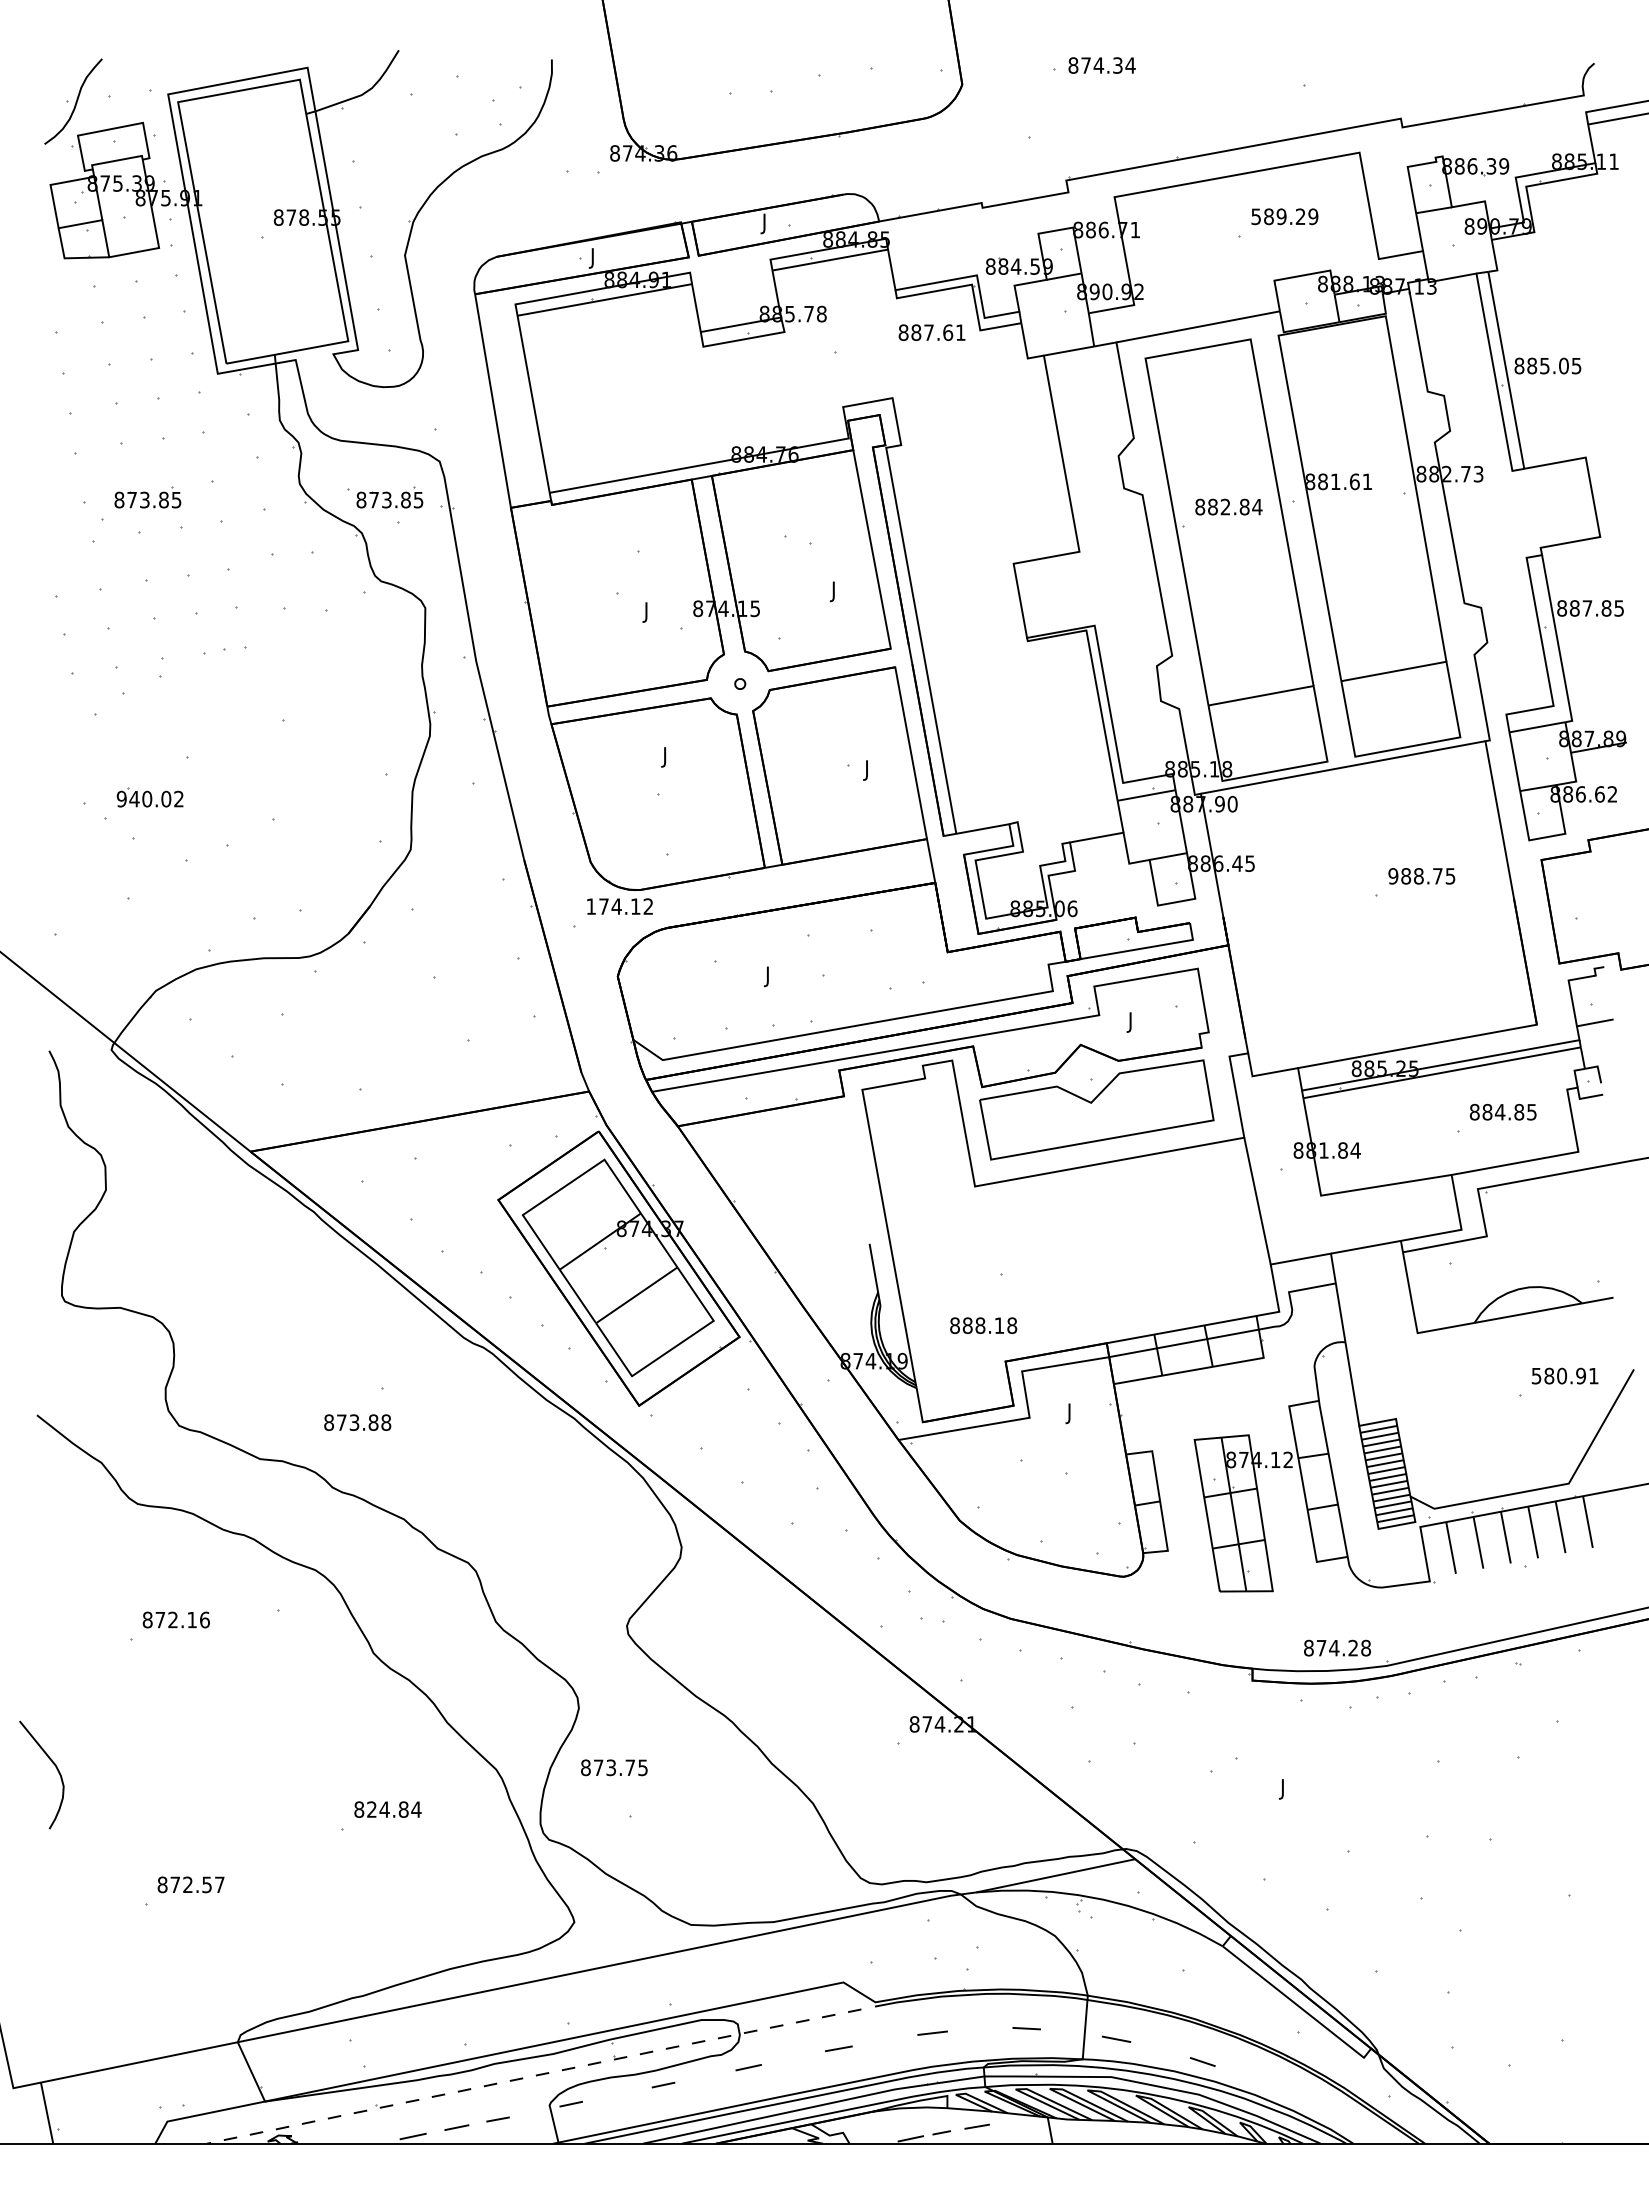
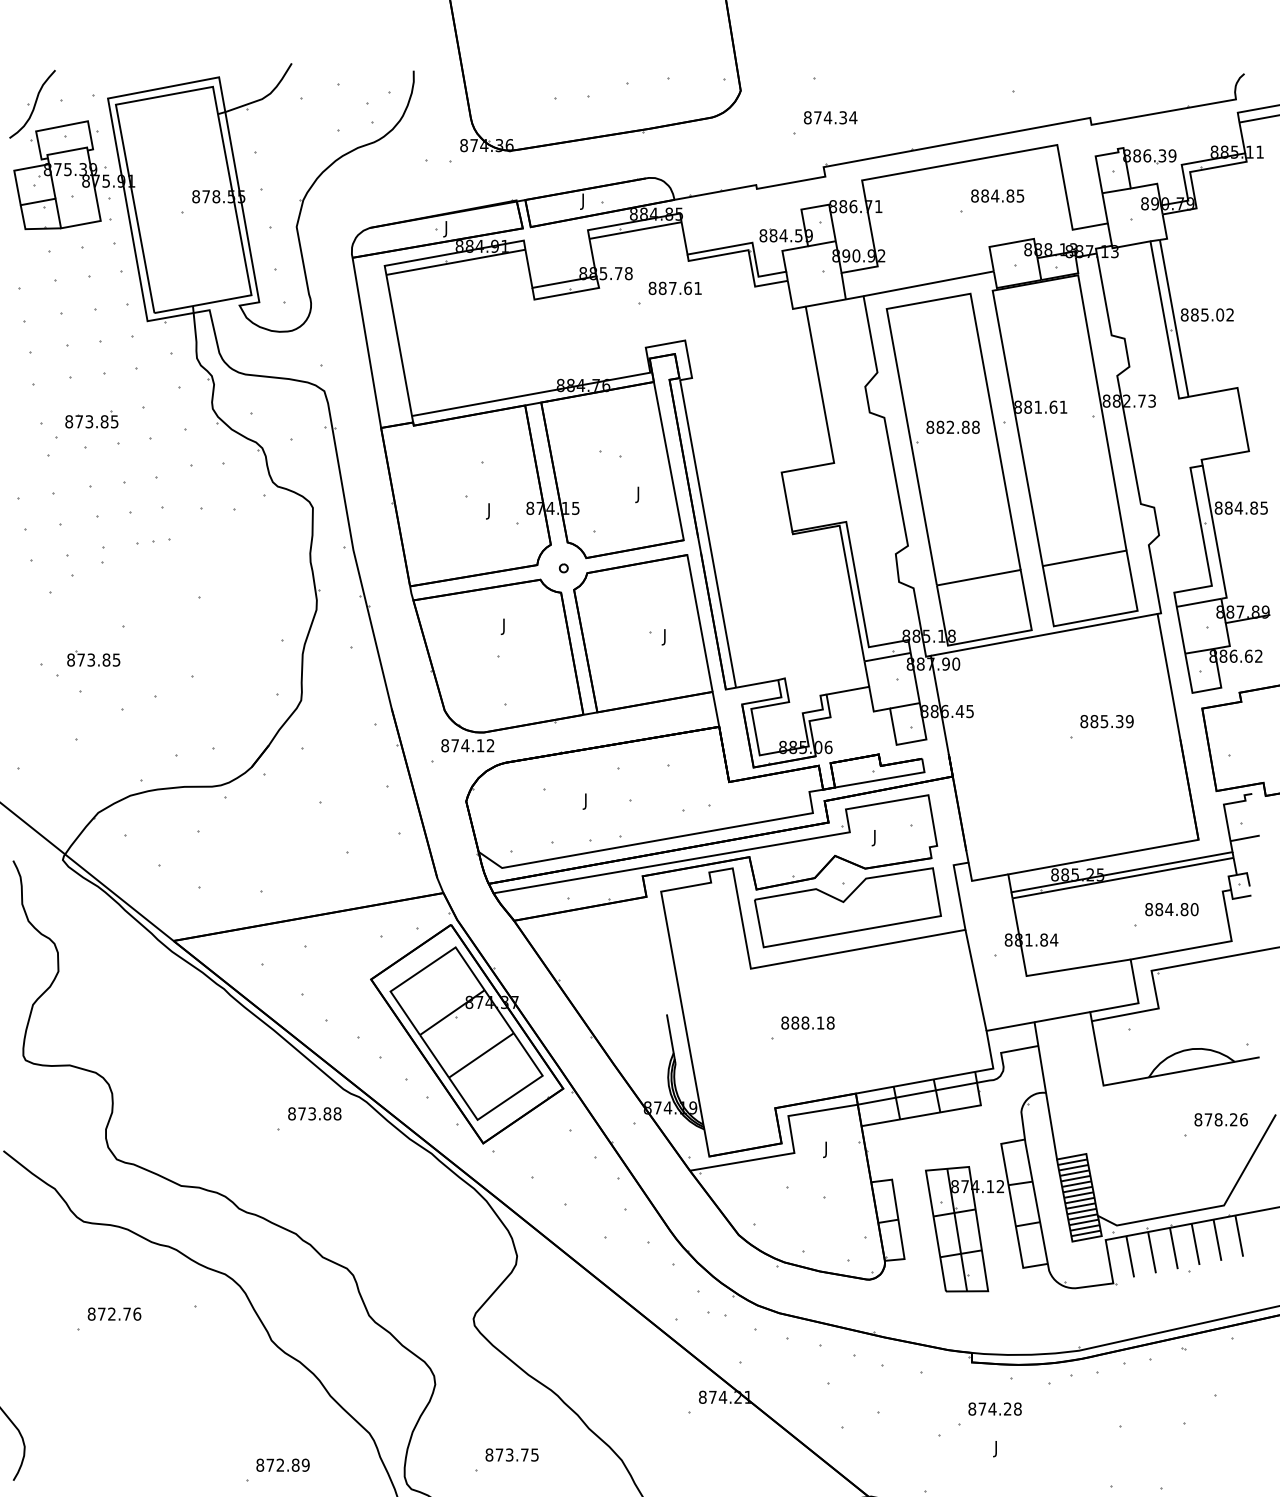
text: (1101, 65) -> (830, 117), moved
text: (1284, 216) -> (997, 195), 589.29 -> 884.85
text: (931, 332) -> (674, 288), moved
text: (1576, 365) -> (1230, 314), 885.05 -> 885.02
part: (389, 497) -> (284, 419), removed
text: (1257, 506) -> (975, 426), 882.84 -> 882.88
text: (1587, 608) -> (1238, 508), 887.85 -> 884.85
text: (149, 798) -> (93, 659), 940.02 -> 873.85
text: (1421, 876) -> (1106, 721), 988.75 -> 885.39
text: (591, 906) -> (445, 745), 174.12 -> 874.12
text: (1531, 1112) -> (1194, 909), 884.85 -> 884.80
text: (983, 1325) -> (807, 1022), moved
text: (1564, 1375) -> (1220, 1119), 580.91 -> 878.26
text: (357, 1422) -> (314, 1113), moved
text: (191, 1620) -> (126, 1314), 872.16 -> 872.76
text: (1337, 1647) -> (995, 1408), moved
text: (614, 1767) -> (512, 1454), moved
text: (394, 1809) -> (288, 1465), 824.84 -> 872.89

